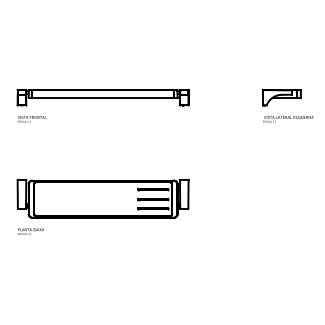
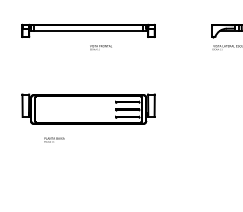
text: (31, 119) -> (100, 47), moved
text: (30, 231) -> (54, 139), moved

